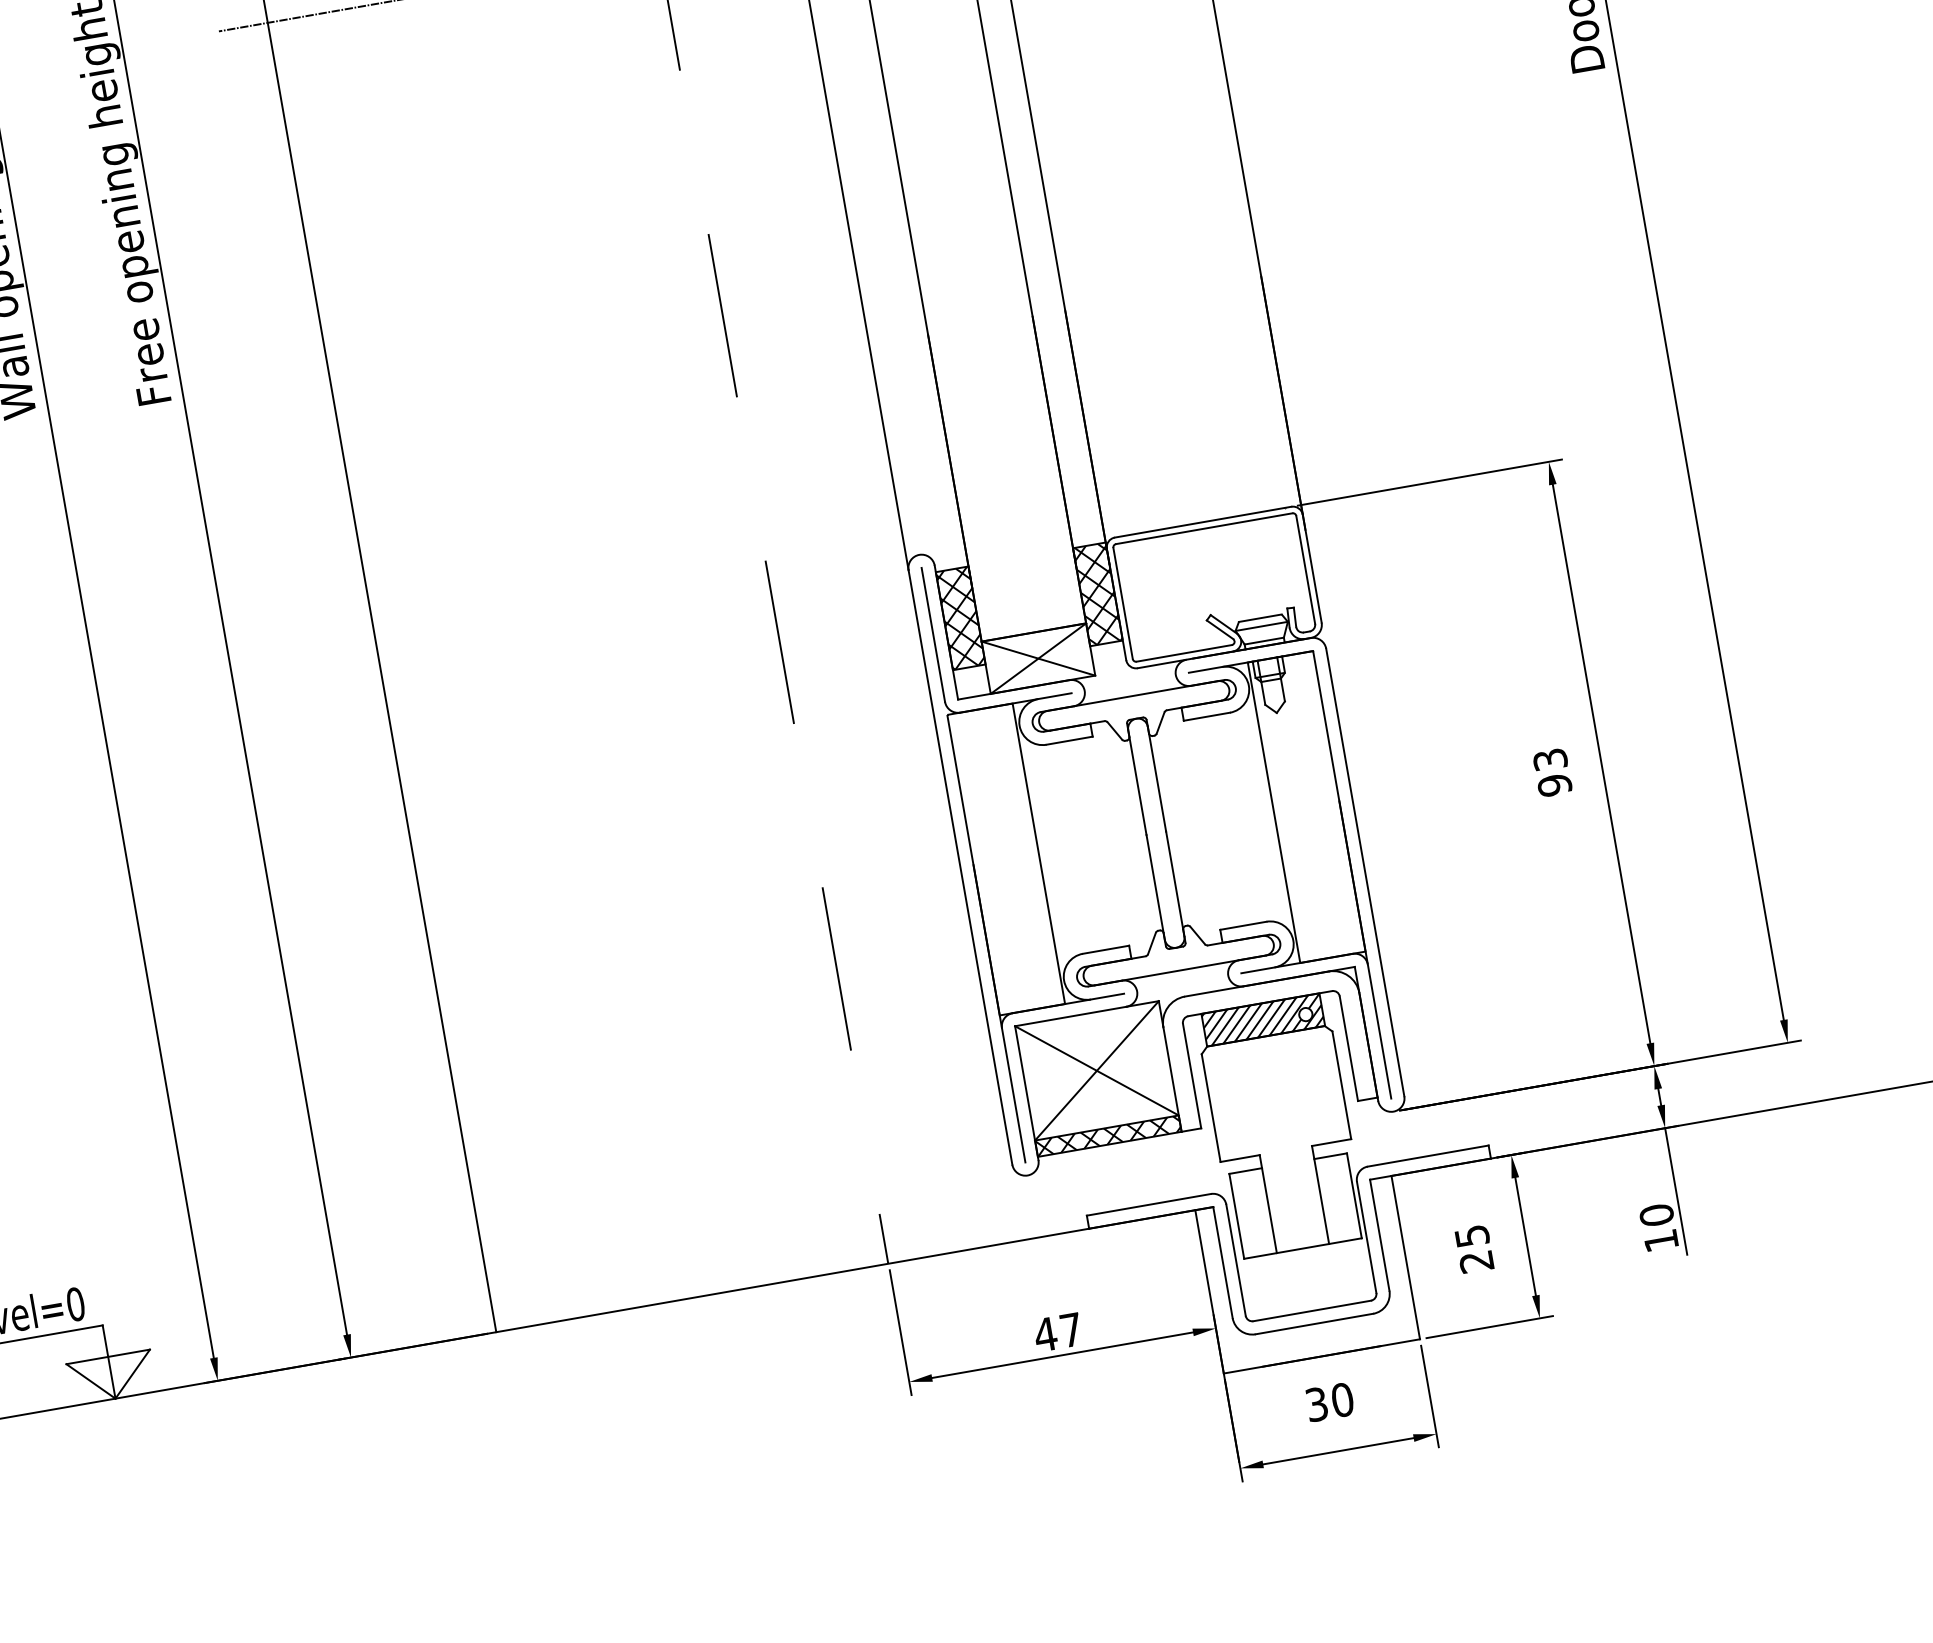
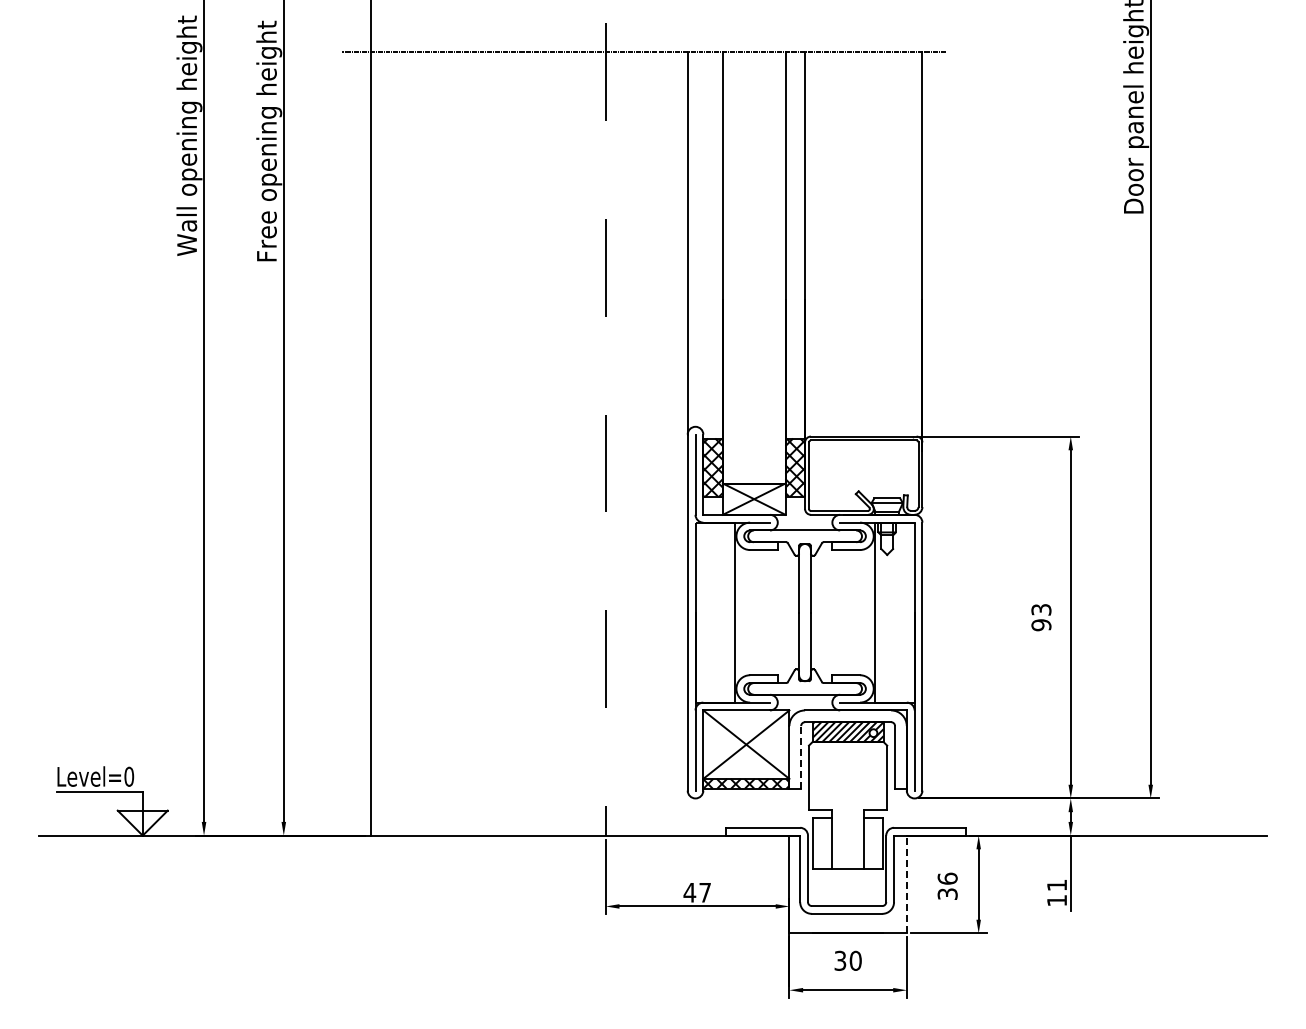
line: (1192, 1074) -> (801, 756), solid -> dashed
text: (1657, 1215) -> (1057, 885), 10 -> 11
text: (1473, 1247) -> (947, 885), 25 -> 36
line: (1405, 1257) -> (906, 884), solid -> dashed

